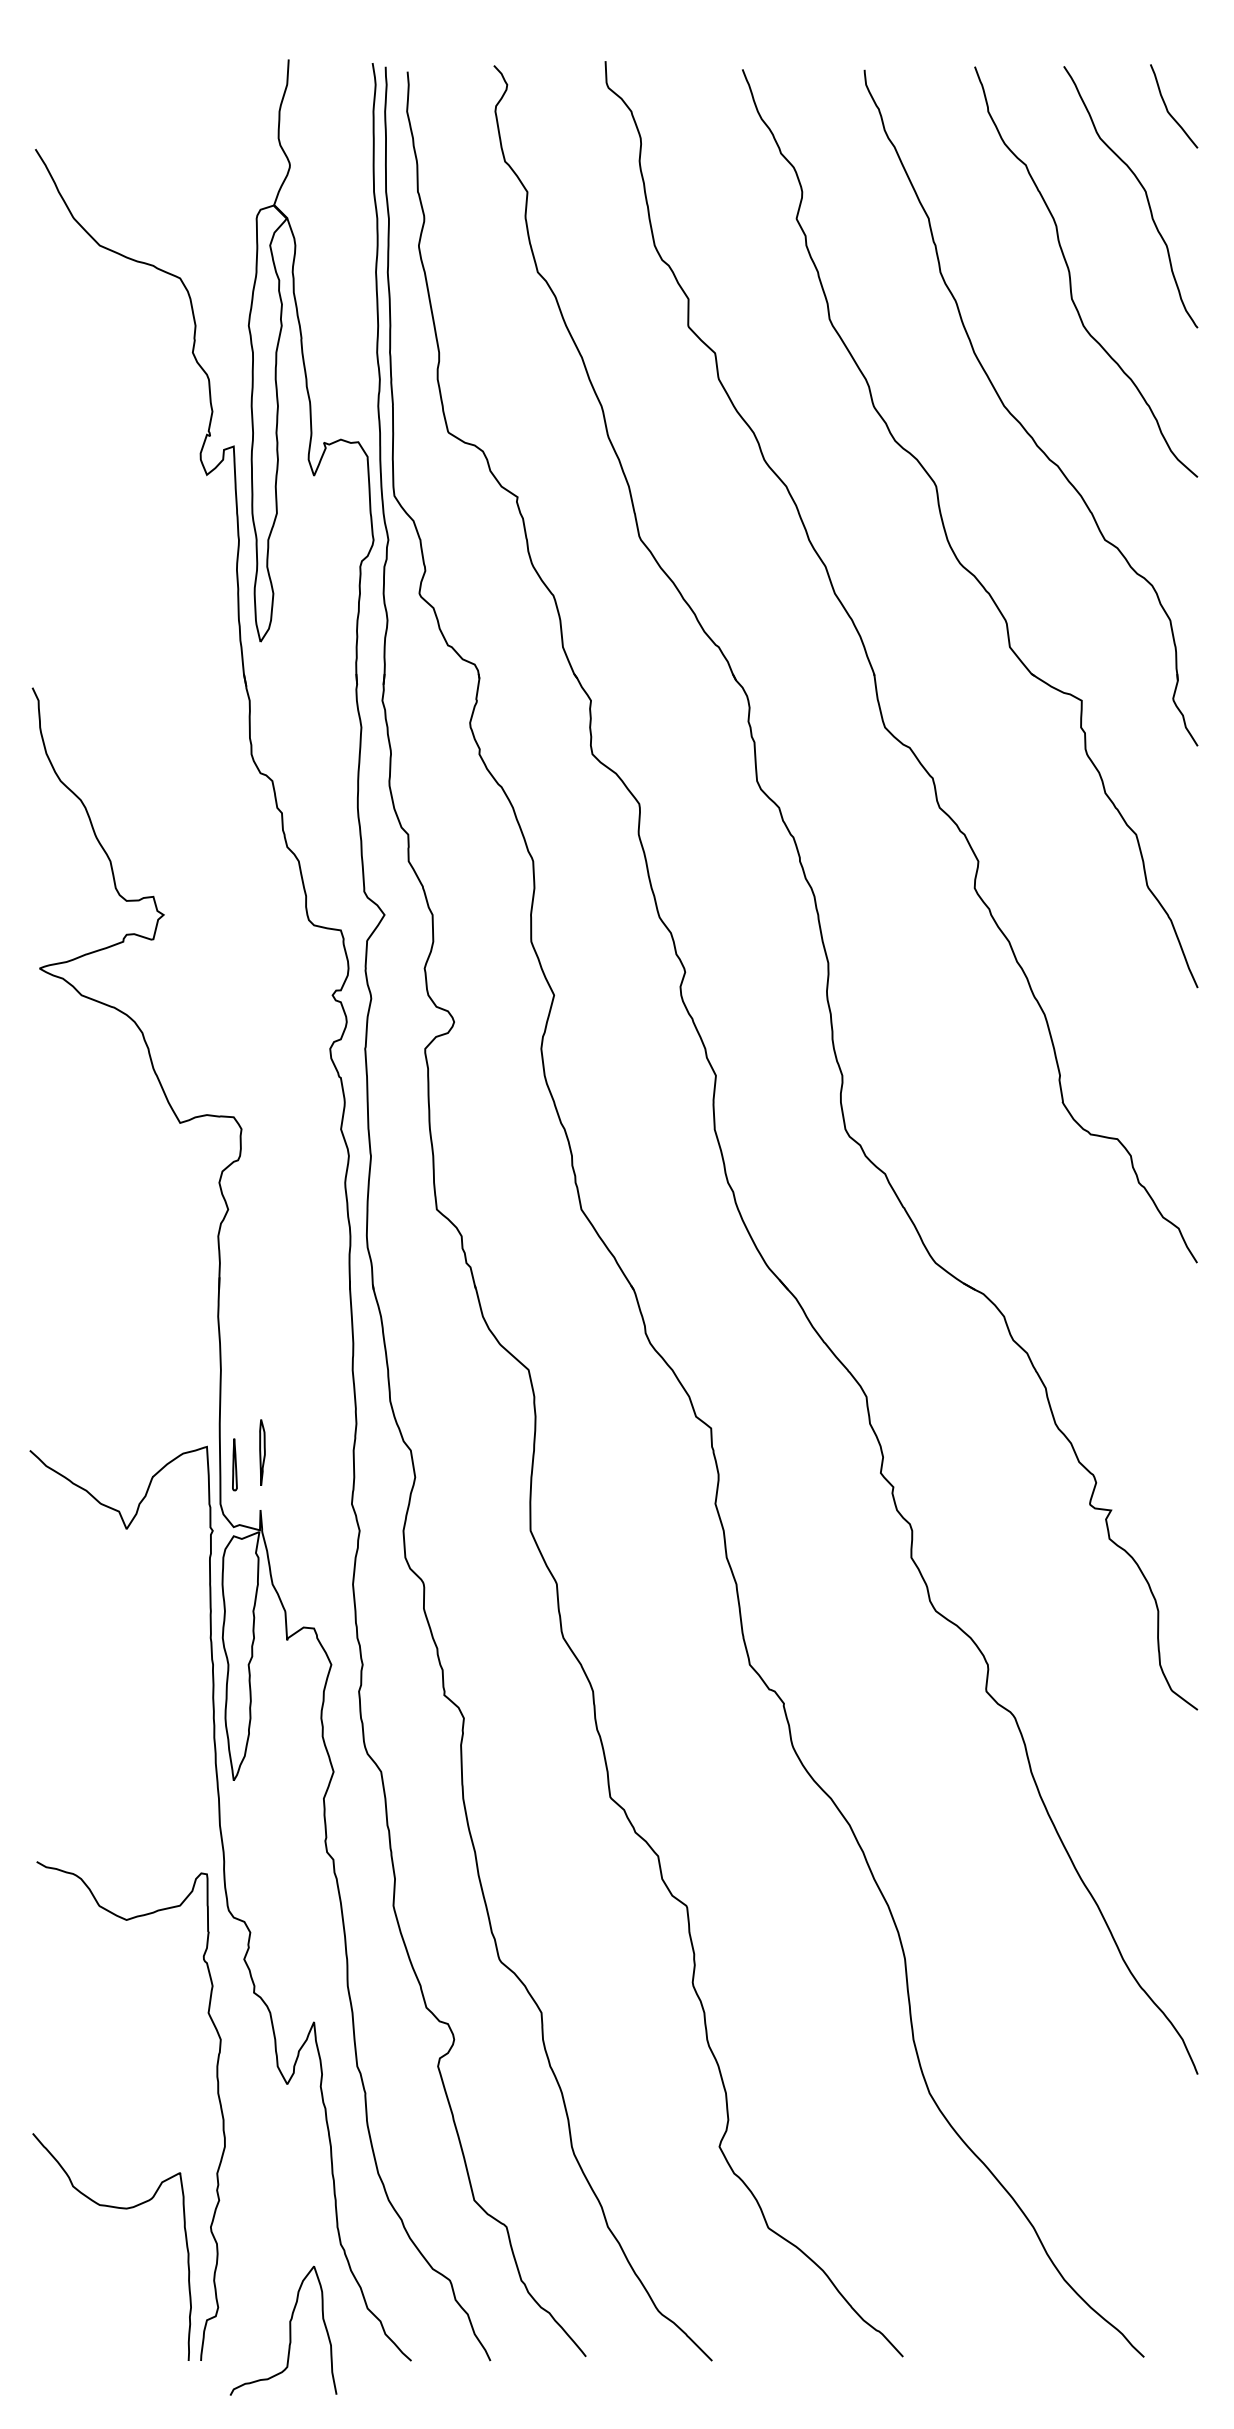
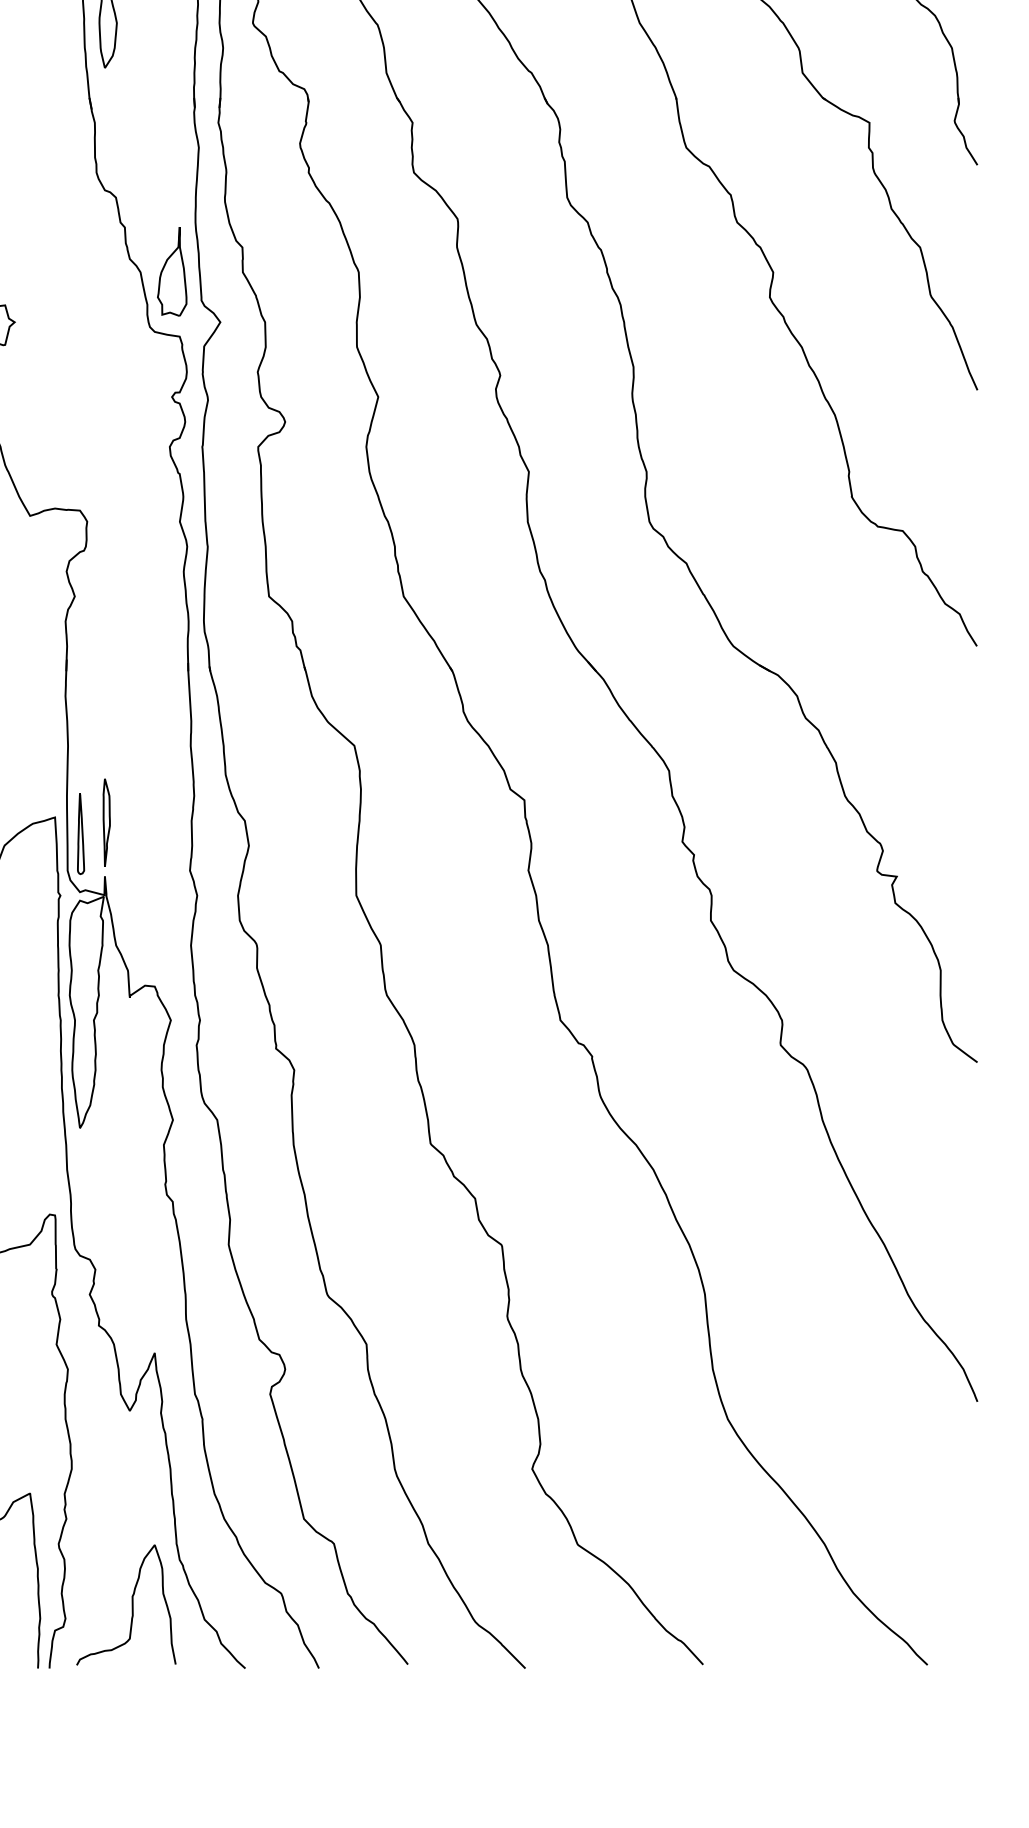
part: (332, 860) -> (171, 271), added
part: (262, 1452) -> (106, 822), size x1.43
part: (234, 1464) -> (80, 833), size x1.67
curve: (289, 2330) -> (131, 1604), moved

